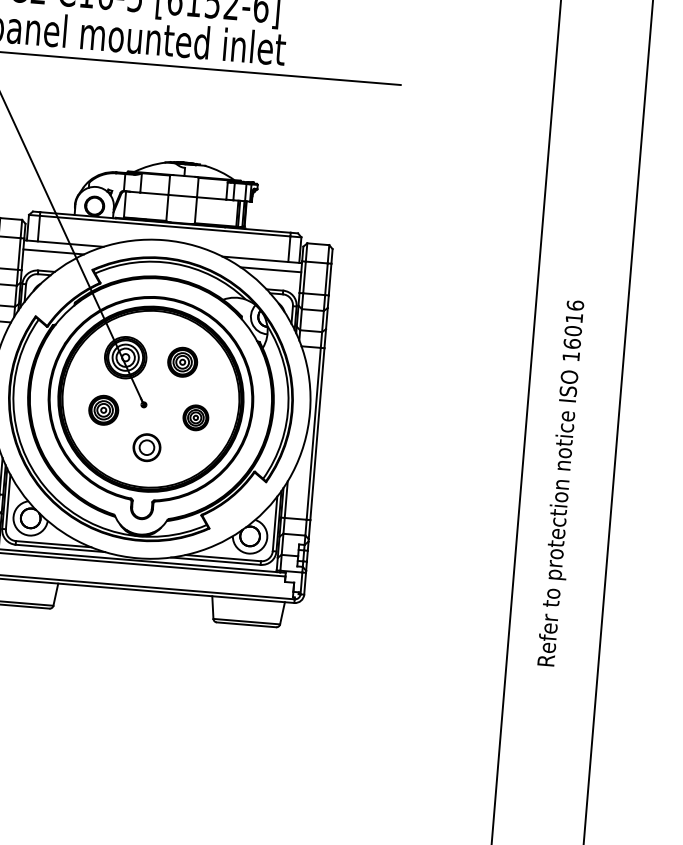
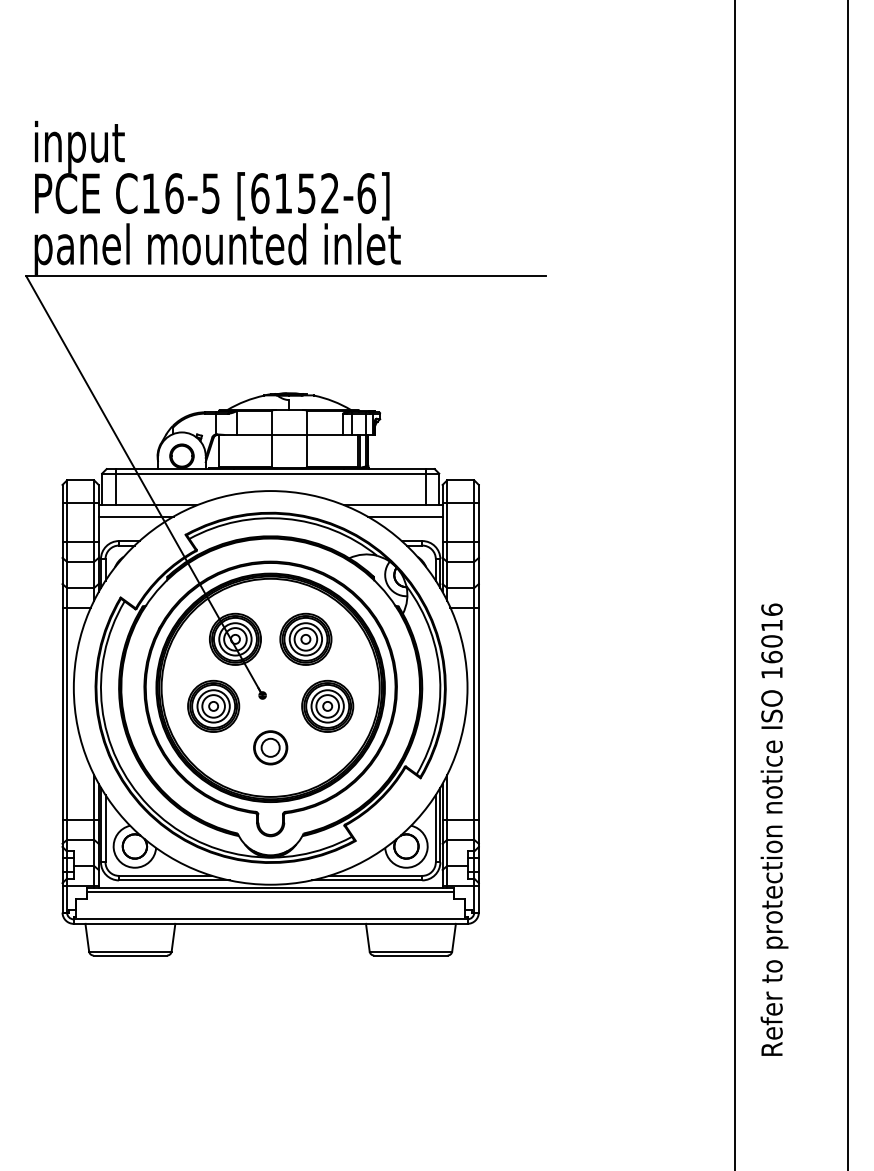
part: (182, 361) -> (305, 638), size x1.43
part: (103, 409) -> (213, 705), size x1.43
part: (195, 417) -> (327, 705), size x1.67
text: (562, 483) -> (774, 829), moved

